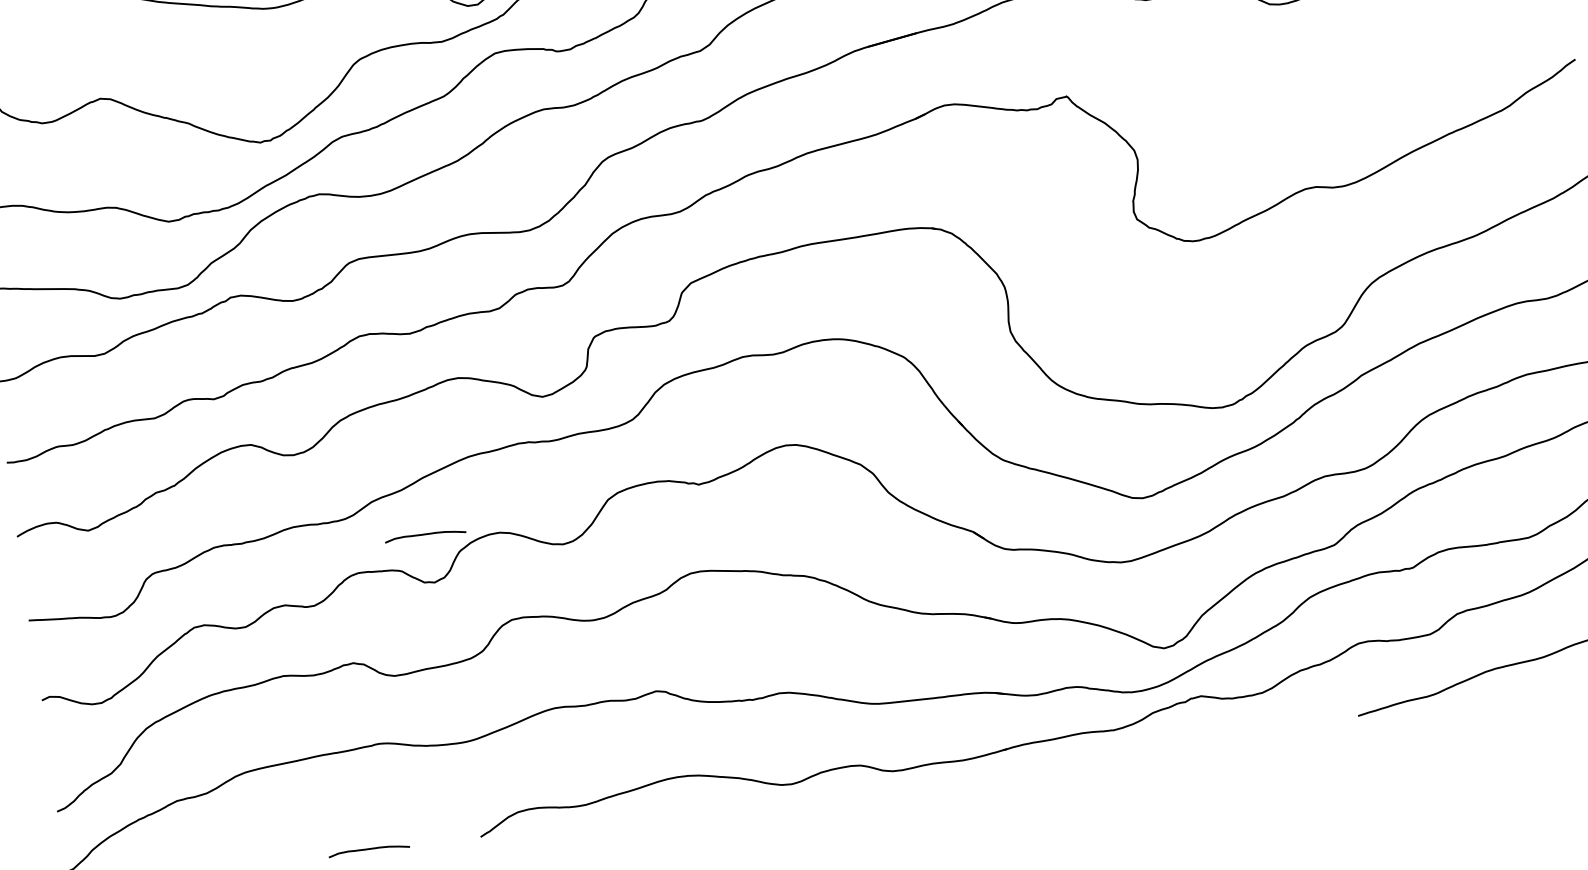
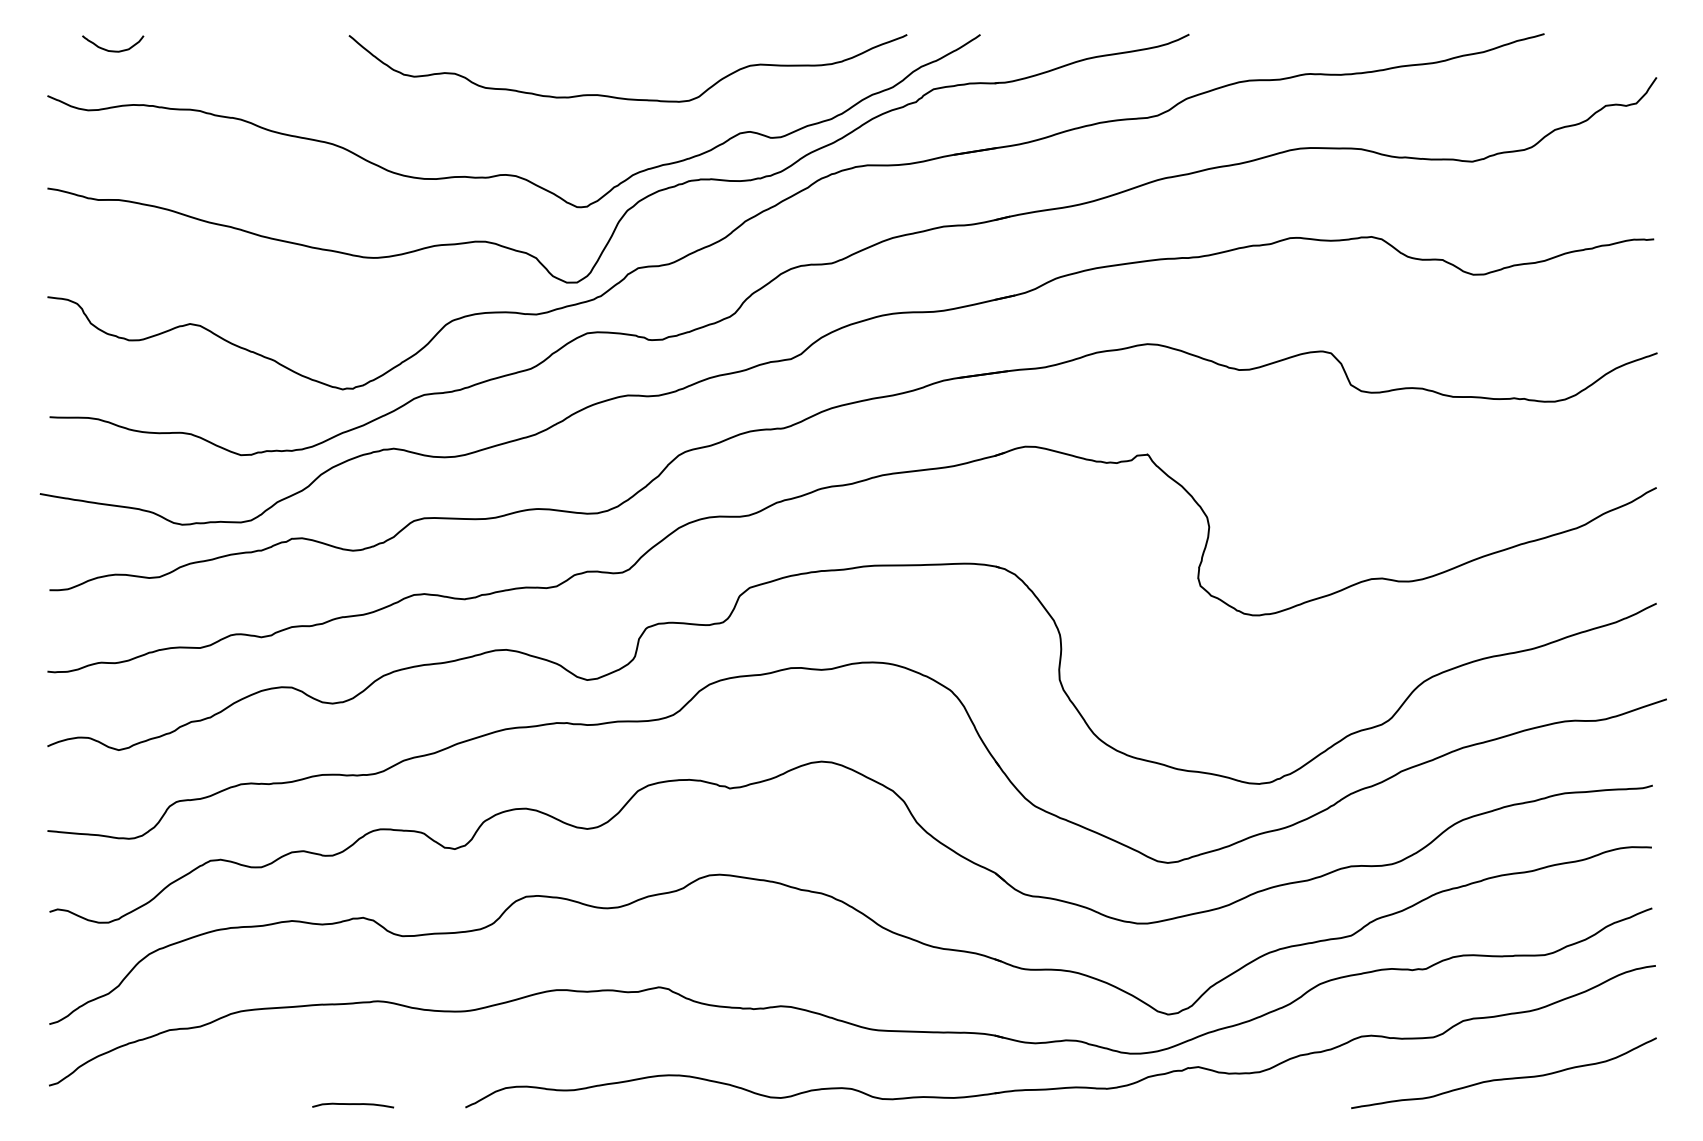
curve: (425, 534) -> (452, 800), removed

